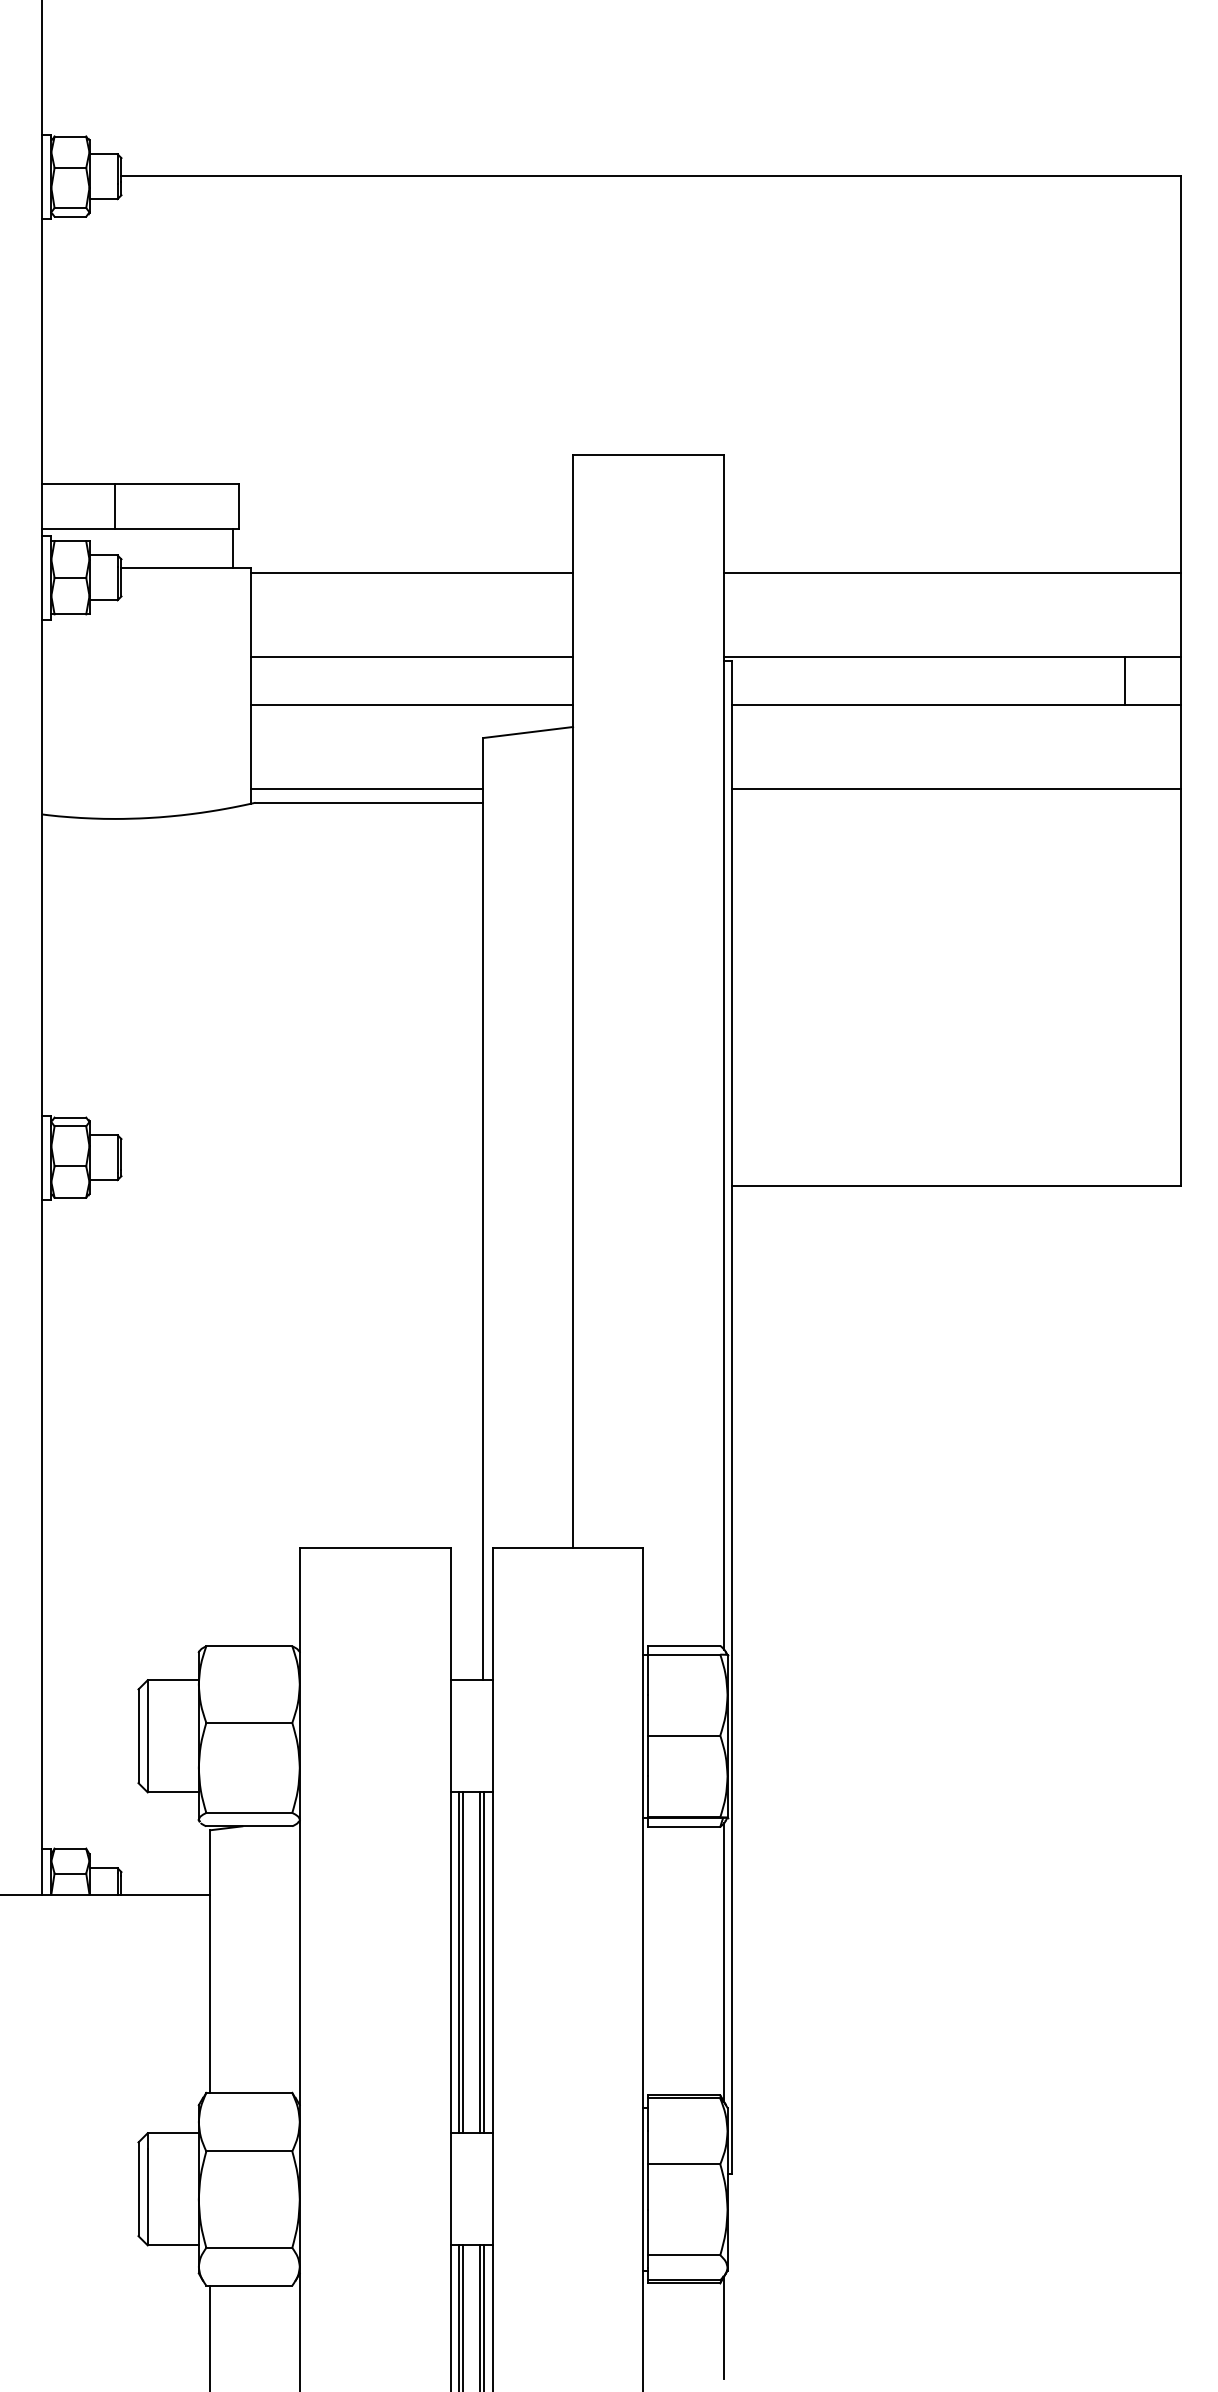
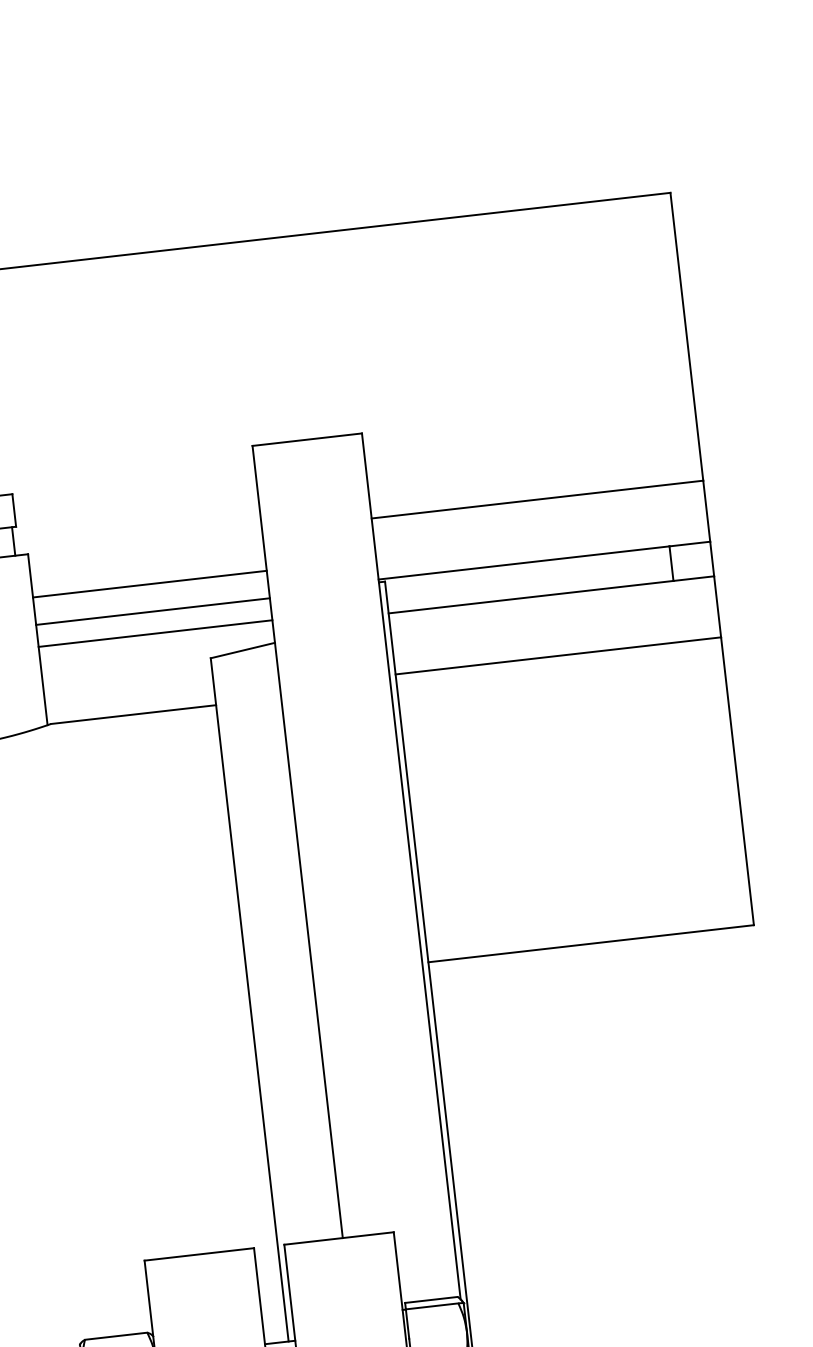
line: (411, 572) -> (149, 584), moved
line: (411, 656) -> (155, 633), moved
line: (411, 704) -> (152, 611), moved
line: (366, 788) -> (130, 704), removed

